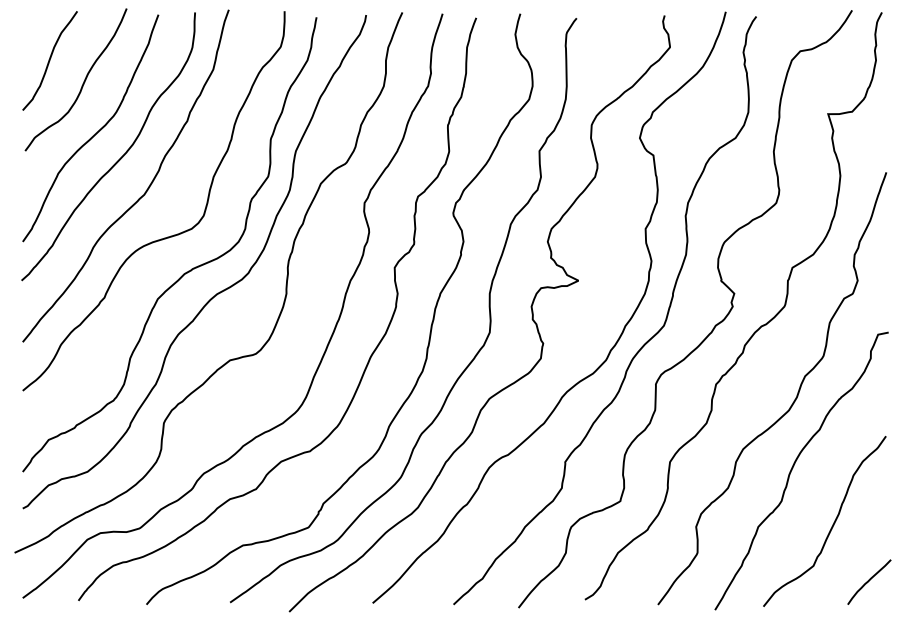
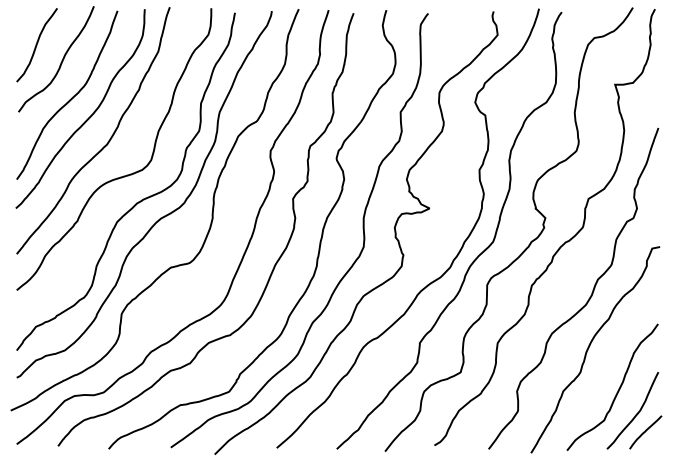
curve: (856, 556) -> (636, 413), added

